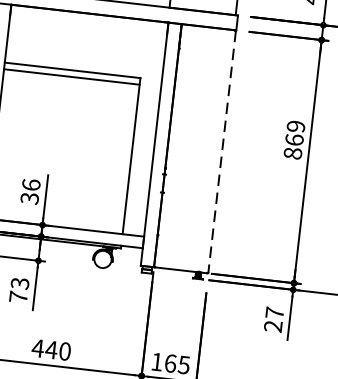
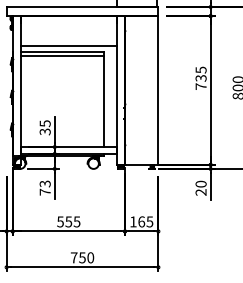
line: (83, 63) -> (68, 46), added
text: (293, 138) -> (200, 77), 869 -> 735
line: (222, 153) -> (158, 91), dashed -> solid
text: (30, 184) -> (44, 123), 36 -> 35
text: (273, 311) -> (200, 183), 27 -> 20
text: (51, 349) -> (68, 221), 440 -> 555

